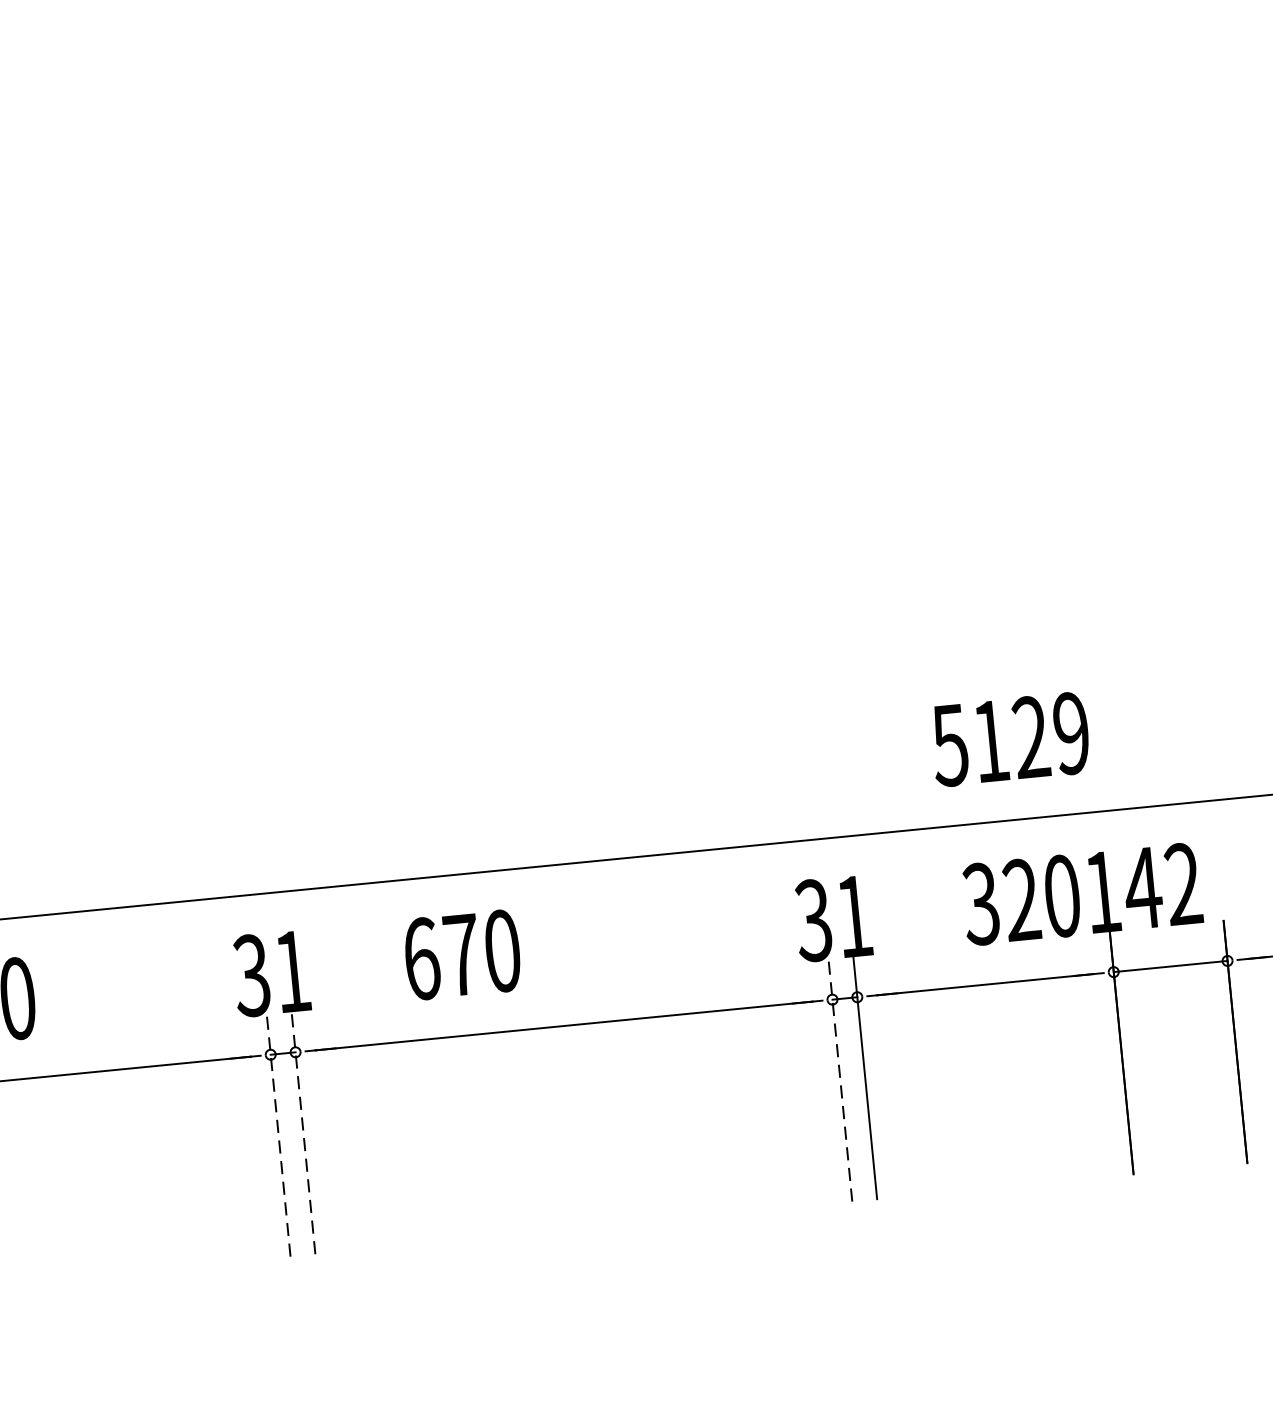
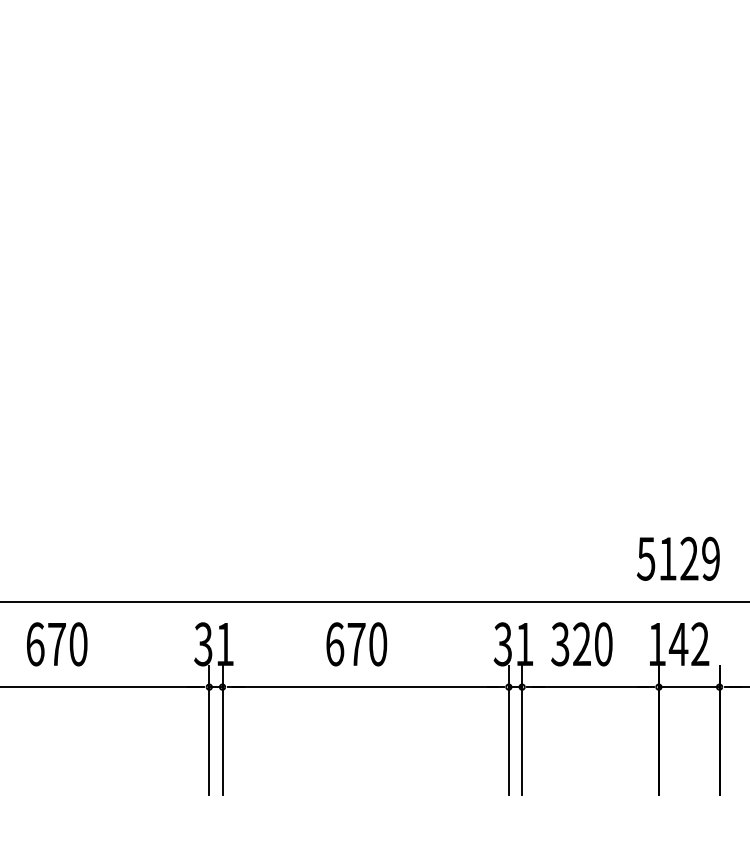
text: (1008, 738) -> (677, 558), moved
text: (1020, 900) -> (581, 644), moved
text: (462, 955) -> (356, 644), moved
line: (839, 1081) -> (508, 730), dashed -> solid
line: (303, 1133) -> (222, 730), dashed -> solid
line: (279, 1136) -> (209, 730), dashed -> solid

